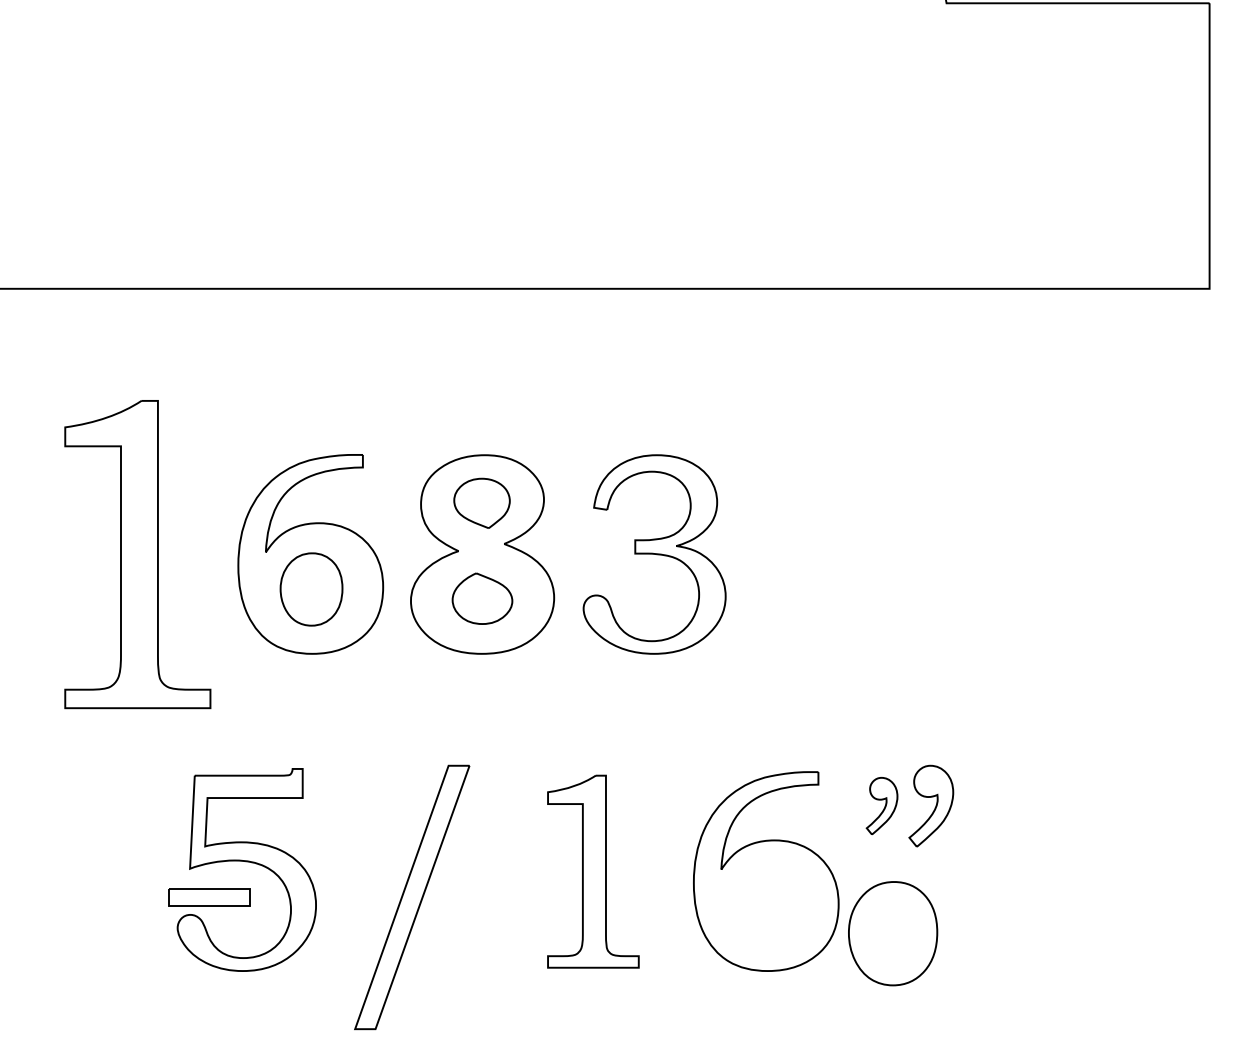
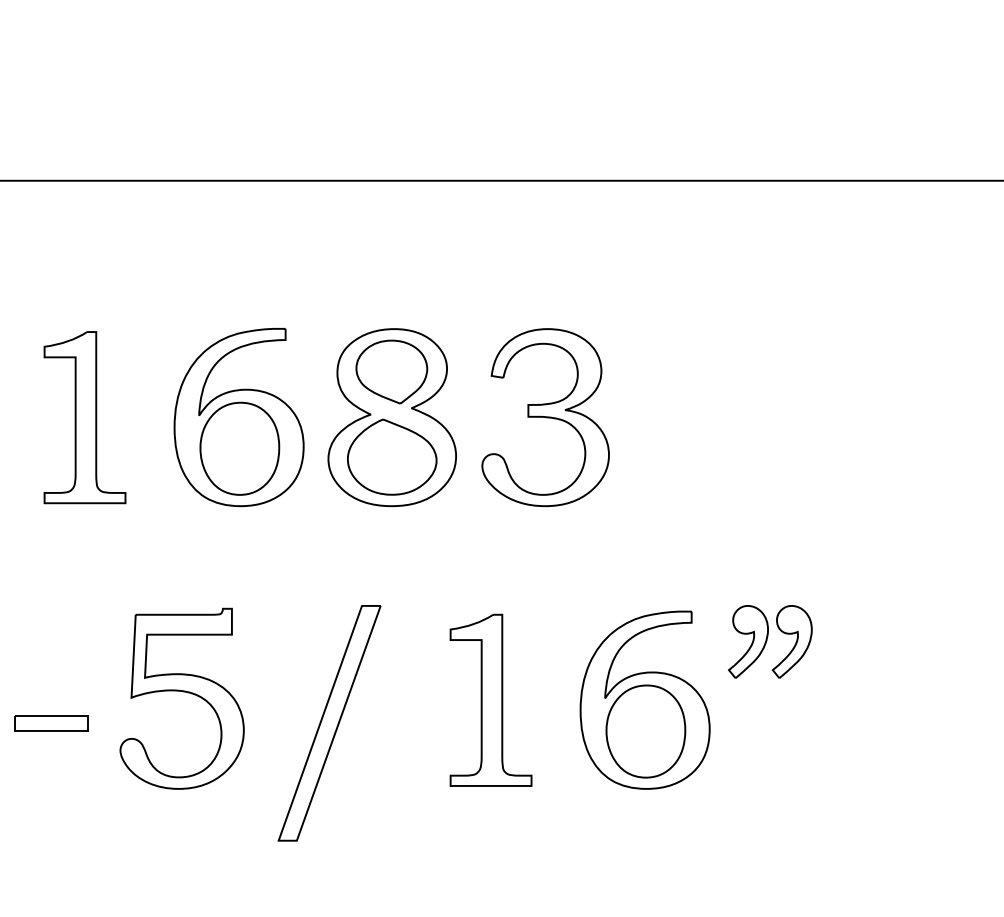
part: (481, 503) -> (391, 372), size x1.43
part: (137, 554) -> (84, 417), size x0.62
part: (311, 589) -> (239, 448), size x1.43
part: (482, 598) -> (392, 456), size x1.67
part: (881, 805) -> (747, 641), size x1.43
part: (209, 897) -> (51, 723), moved
part: (893, 933) -> (646, 731), moved

